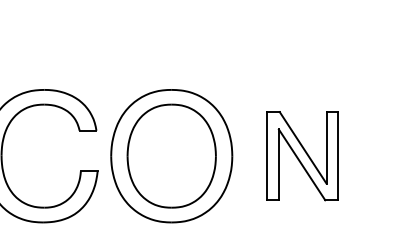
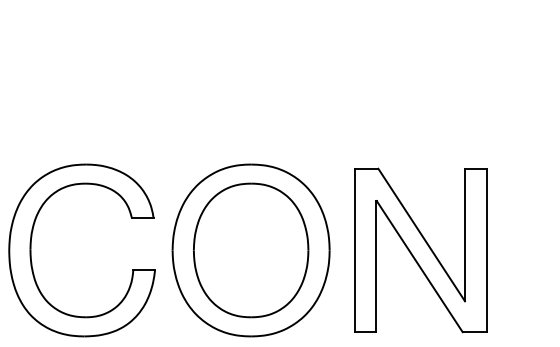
part: (302, 156) -> (420, 250), size x1.43

